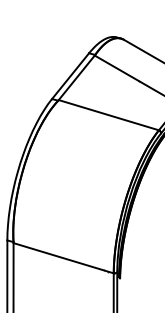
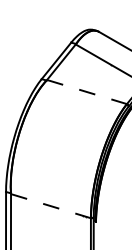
line: (109, 115) -> (87, 92), solid -> dashed
line: (64, 258) -> (51, 206), solid -> dashed

